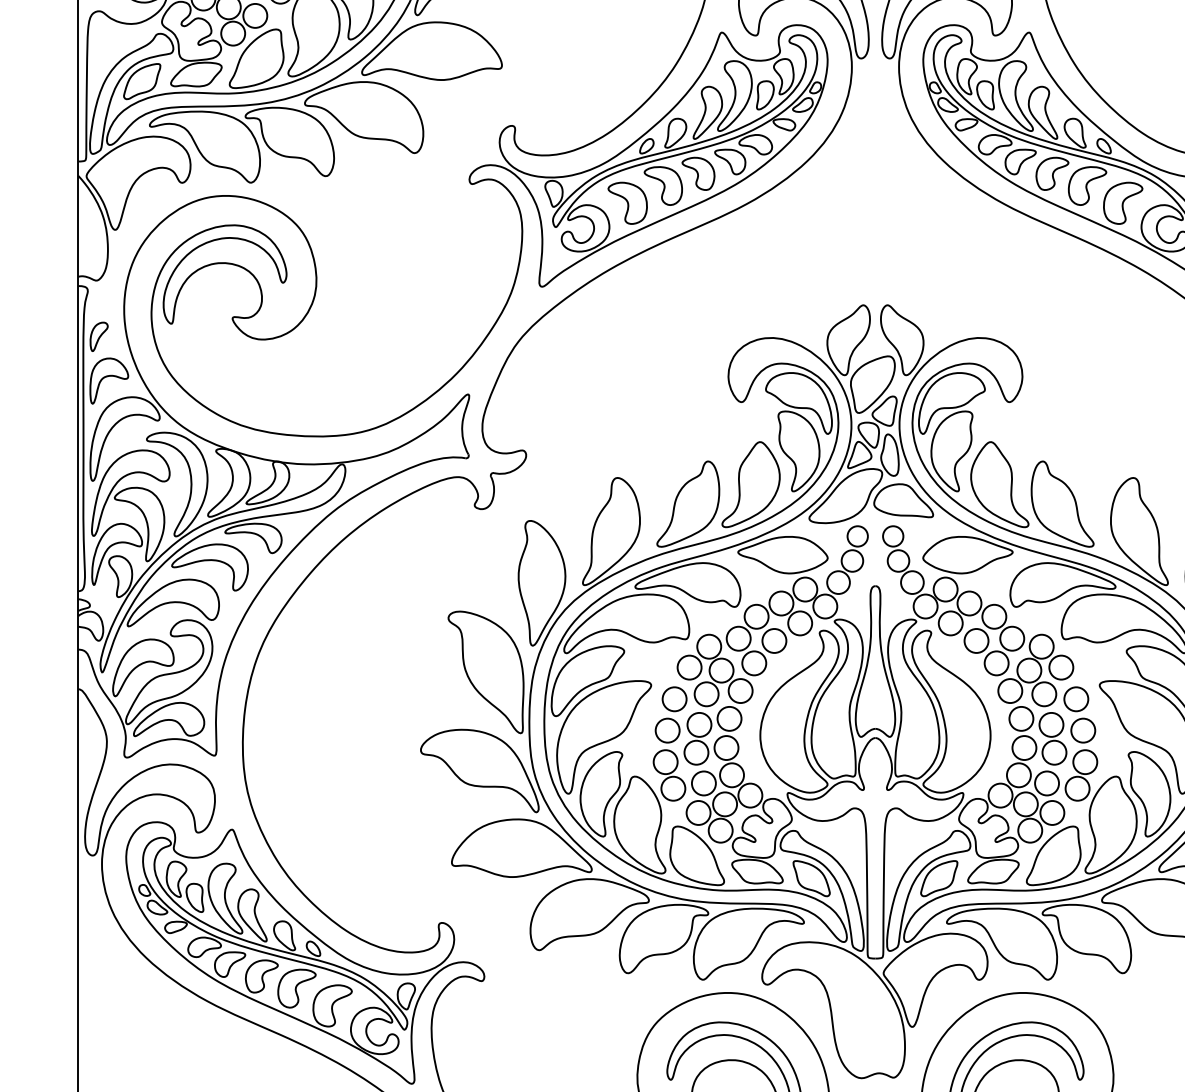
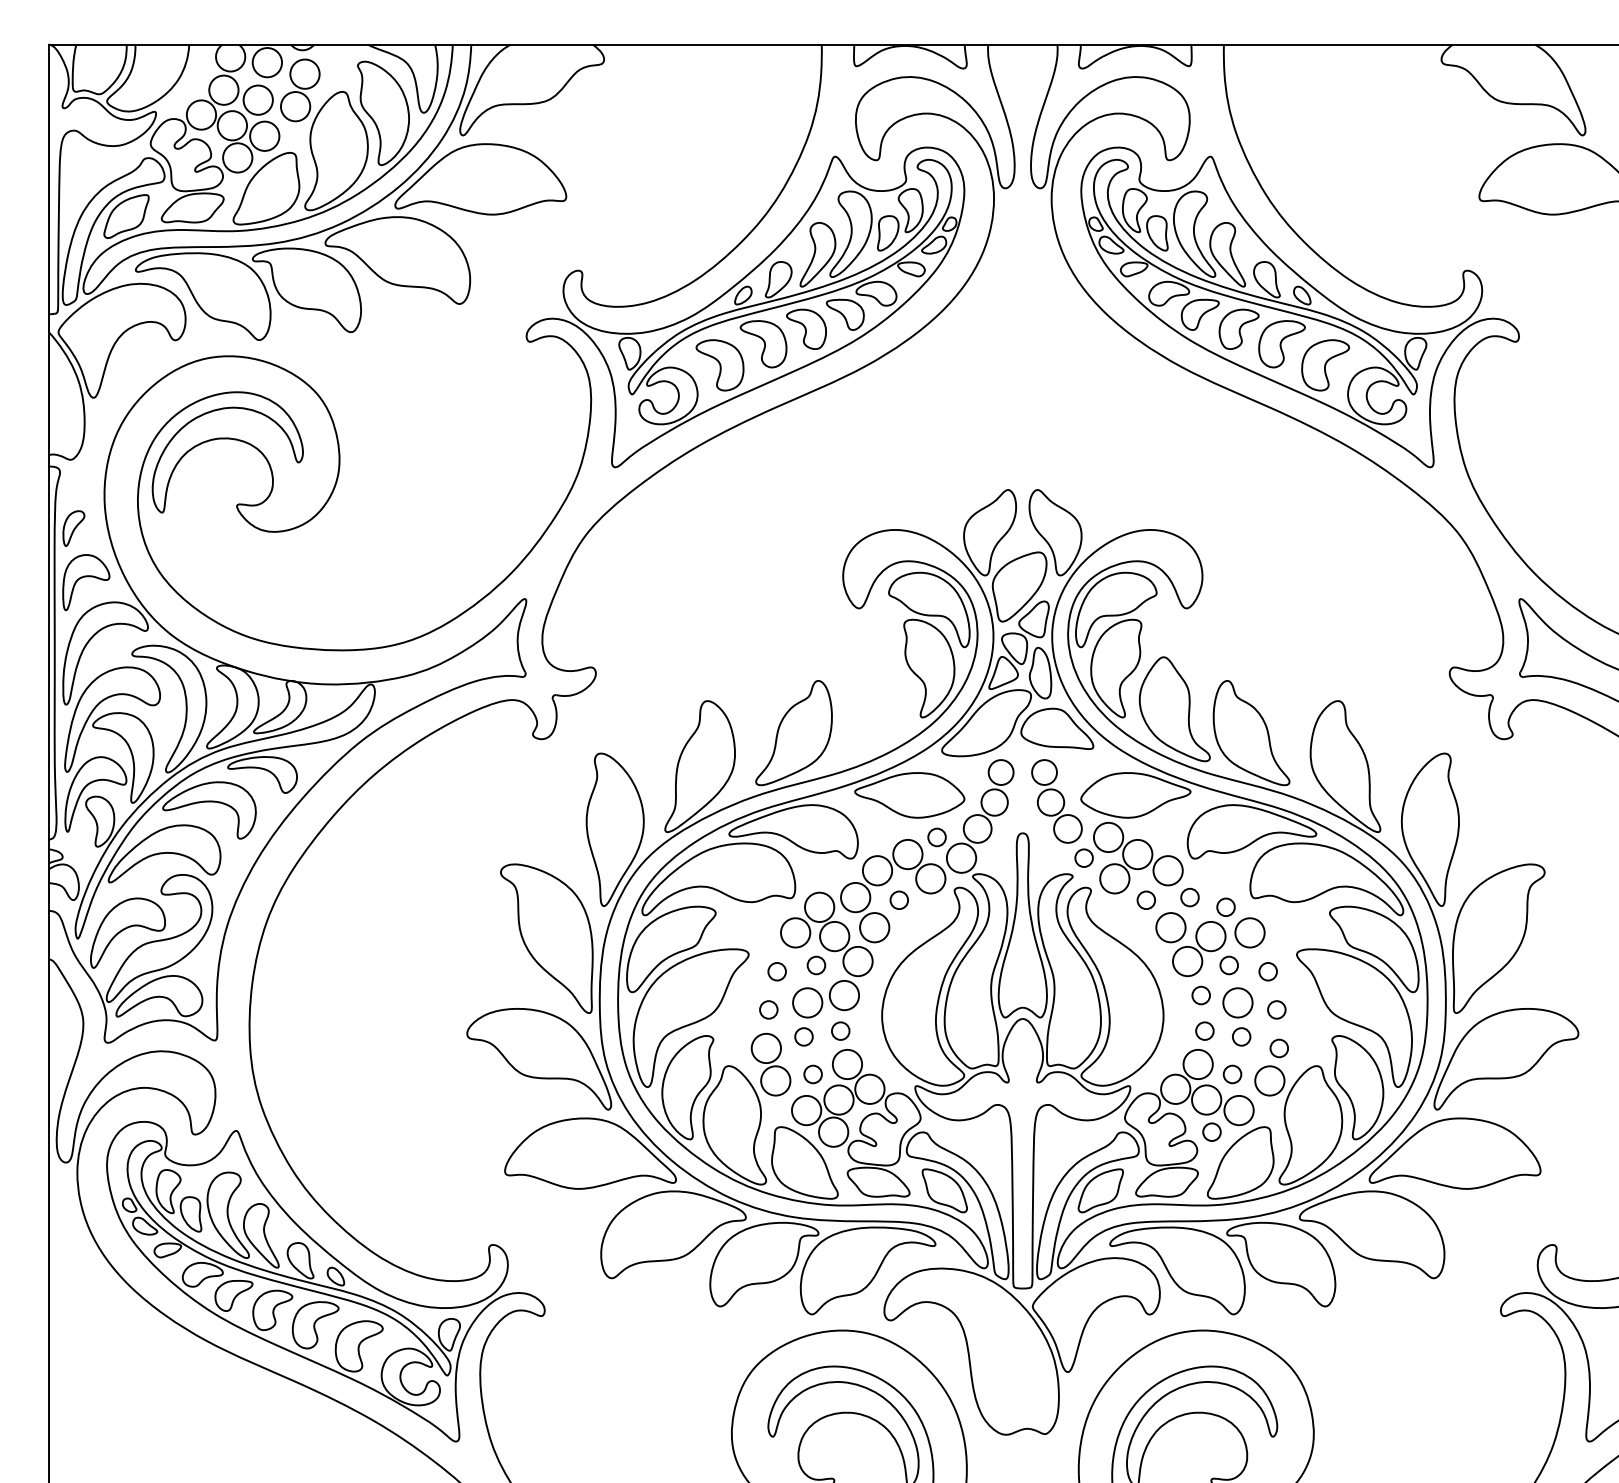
part: (750, 484) -> (870, 709), removed
circle: (804, 589) -> (936, 837), size x0.6
circle: (925, 605) -> (1083, 857), size x0.6
circle: (1011, 638) -> (1189, 897), size x0.6
circle: (773, 640) -> (898, 899), size x0.6
circle: (976, 640) -> (1146, 899), size x0.6
circle: (1041, 646) -> (1225, 906), size x0.6
circle: (706, 694) -> (816, 965), size x0.6
circle: (1043, 694) -> (1228, 965), size x0.6
circle: (673, 699) -> (776, 971), size x0.6
circle: (1075, 699) -> (1267, 971), size x0.6
circle: (1020, 718) -> (1200, 995), size x0.6
circle: (667, 730) -> (768, 1009), size x0.6
circle: (1083, 730) -> (1276, 1009), size x0.6
circle: (726, 747) -> (840, 1030), size x0.6
circle: (1024, 747) -> (1204, 1030), size x0.6
circle: (696, 752) -> (803, 1036), size x0.6
circle: (1054, 752) -> (1241, 1036), size x0.6
circle: (1084, 762) -> (1278, 1048), size x0.6
circle: (703, 783) -> (812, 1074), size x0.6
circle: (1047, 783) -> (1232, 1074), size x0.6
circle: (1029, 830) -> (1211, 1131), size x0.6

